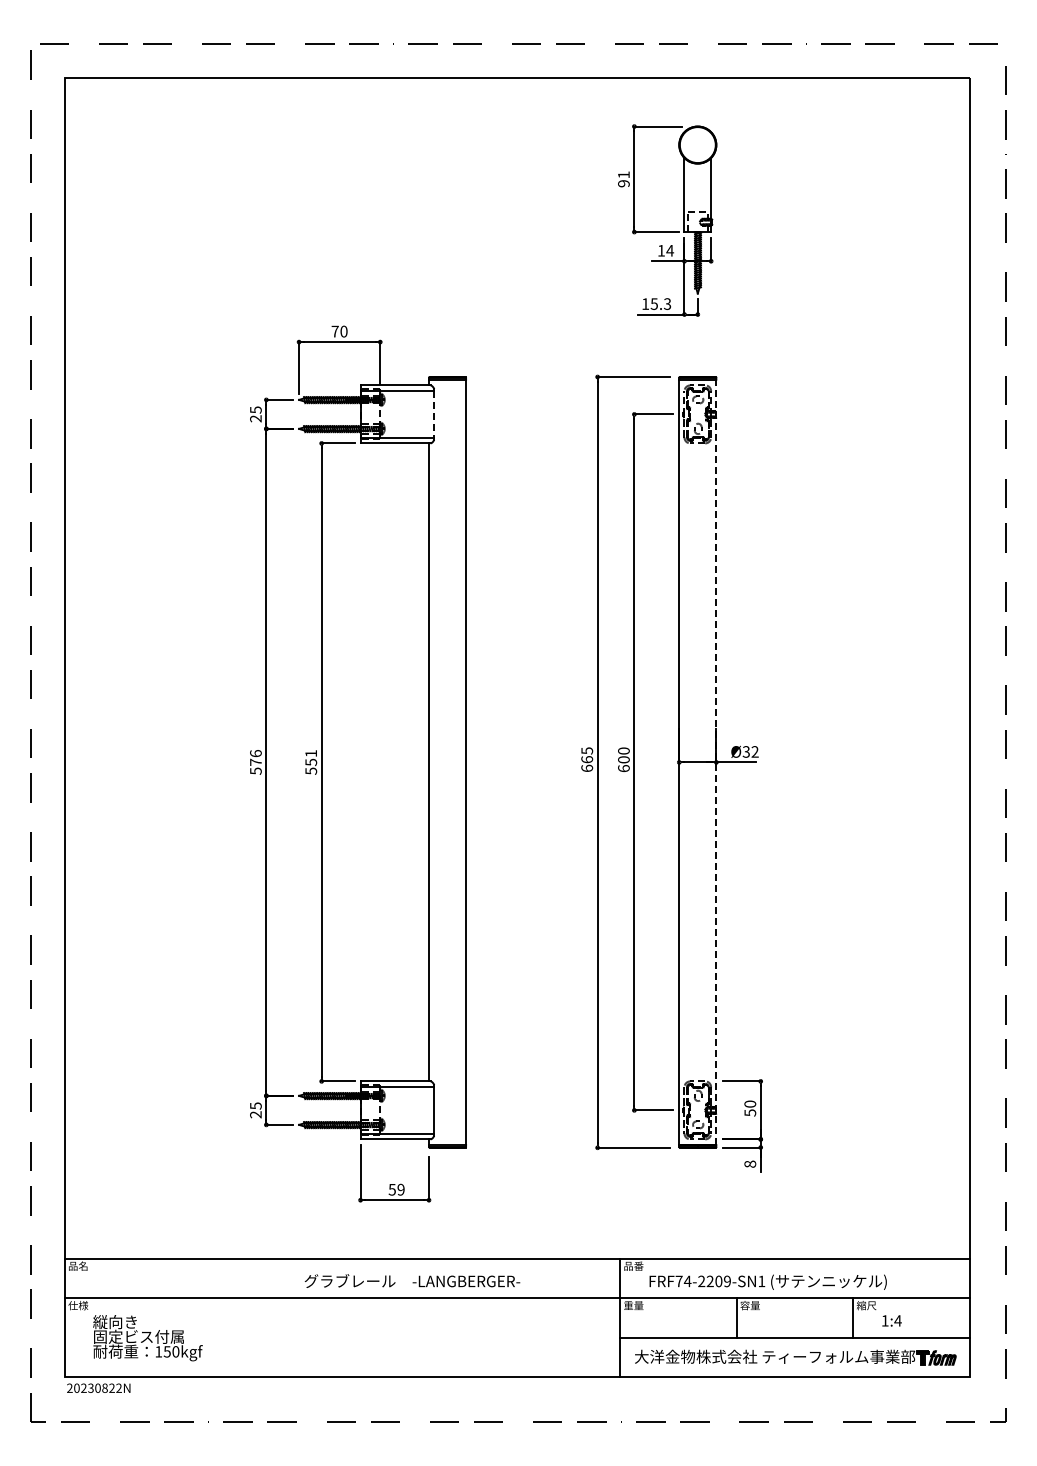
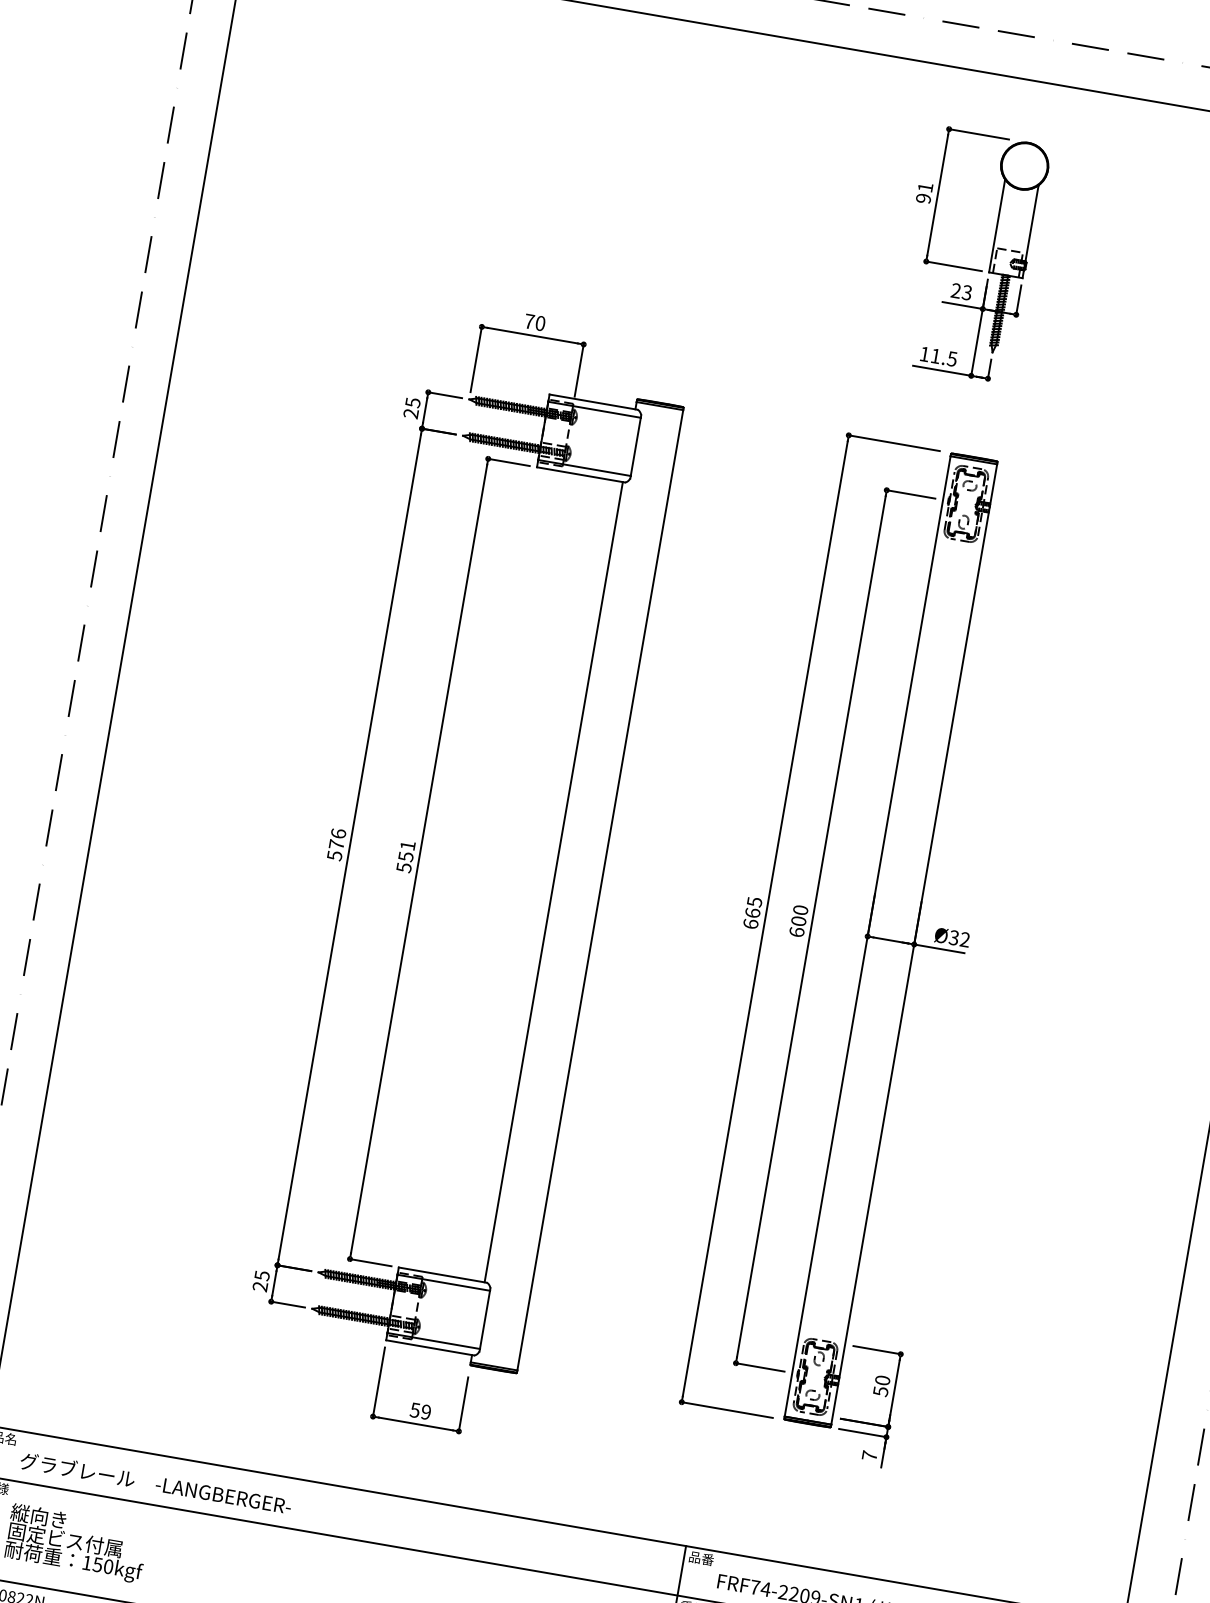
text: (665, 250) -> (961, 291), 14 -> 23
text: (660, 303) -> (943, 356), 15.3 -> 11.5
line: (434, 414) -> (636, 447), dashed -> solid
line: (716, 762) -> (914, 944), dashed -> solid
text: (750, 1163) -> (870, 1454), 8 -> 7
text: (412, 1280) -> (156, 1482), moved

